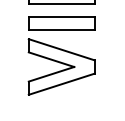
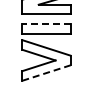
line: (60, 17) -> (45, 24), solid -> dashed
line: (61, 83) -> (46, 72), solid -> dashed

